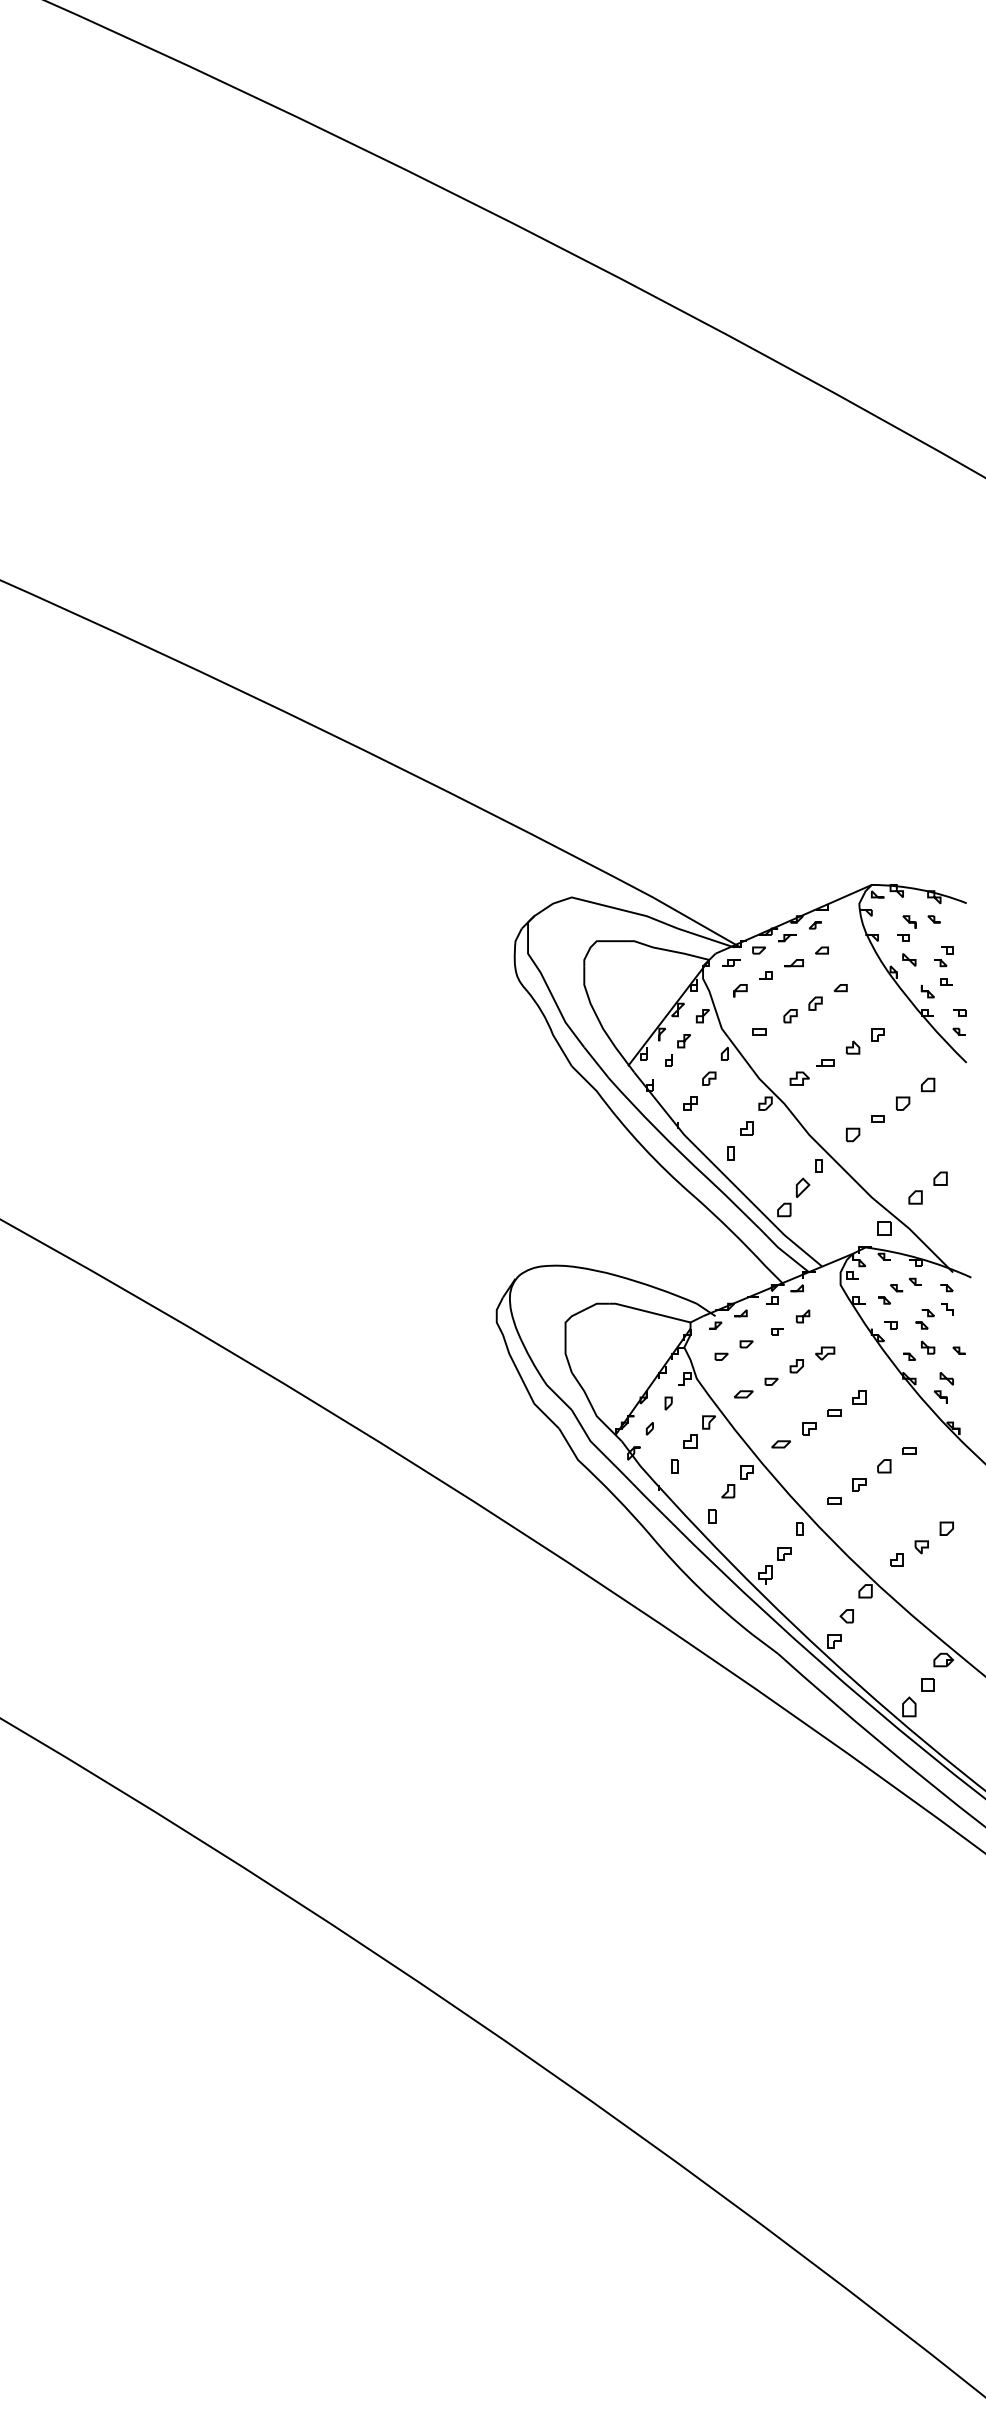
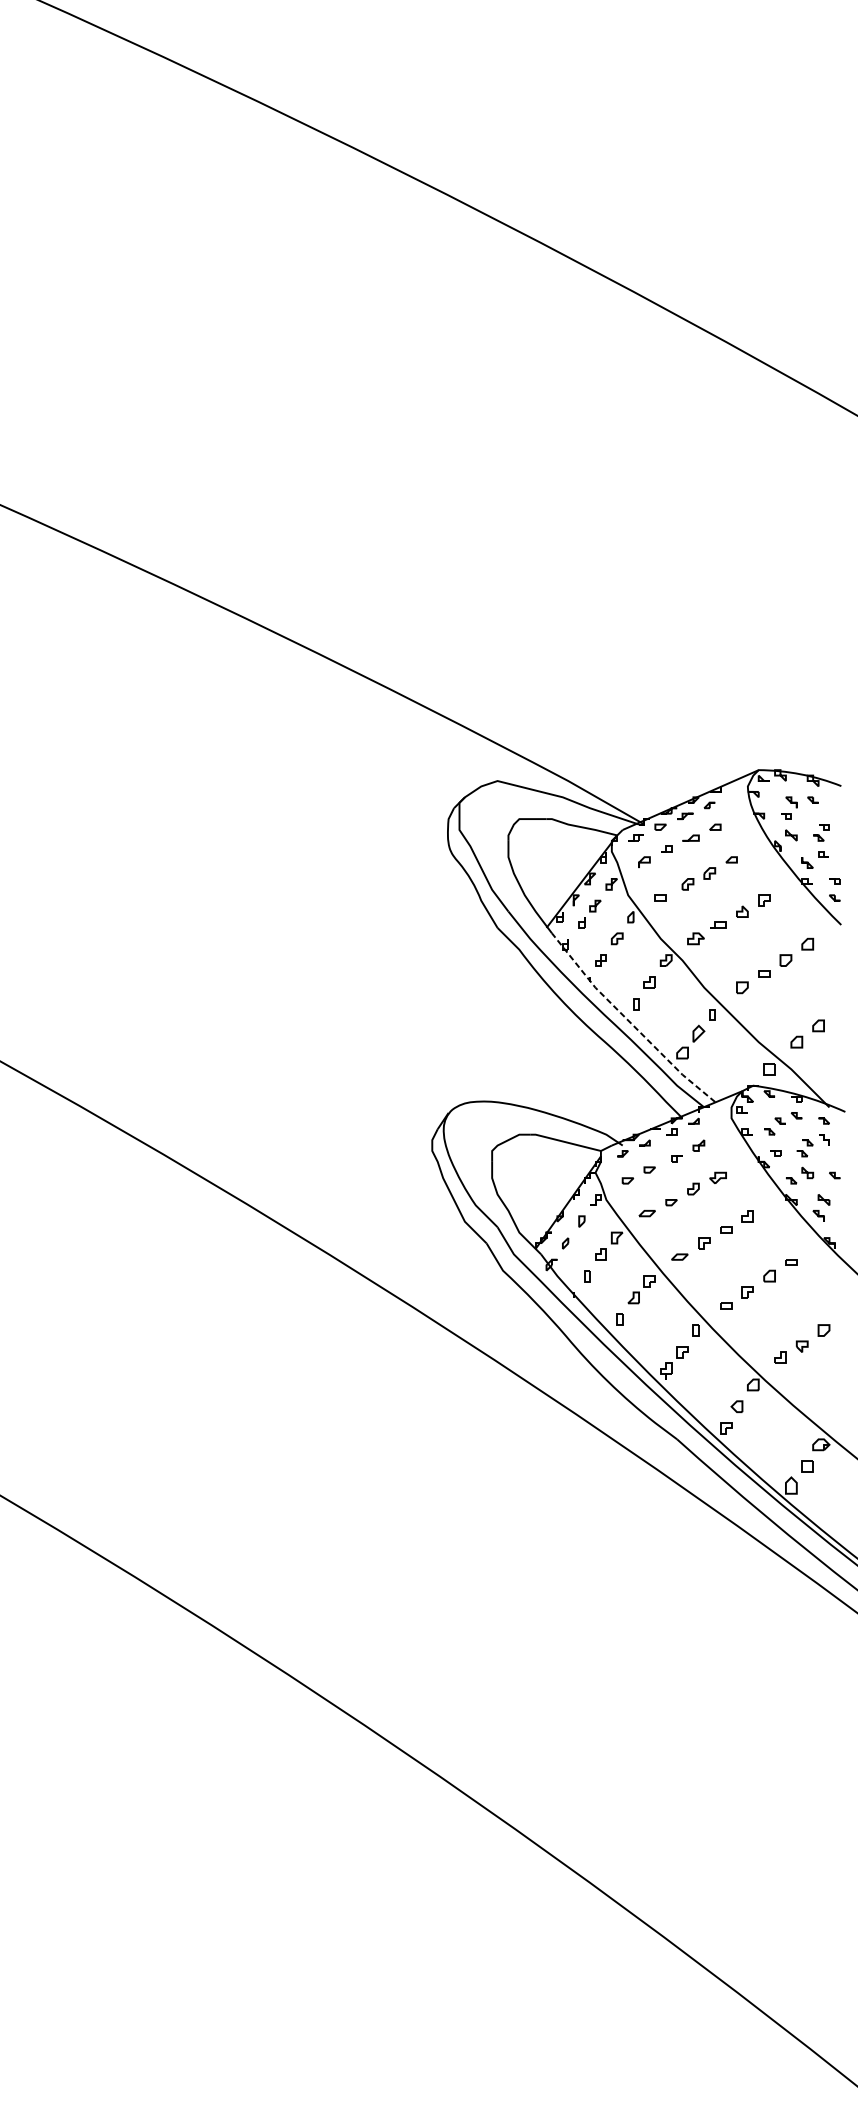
line: (723, 1173) -> (629, 1021), solid -> dashed

